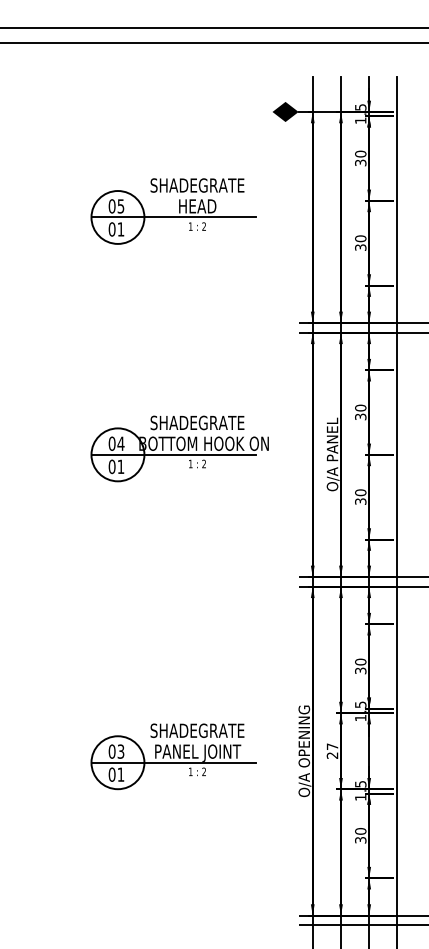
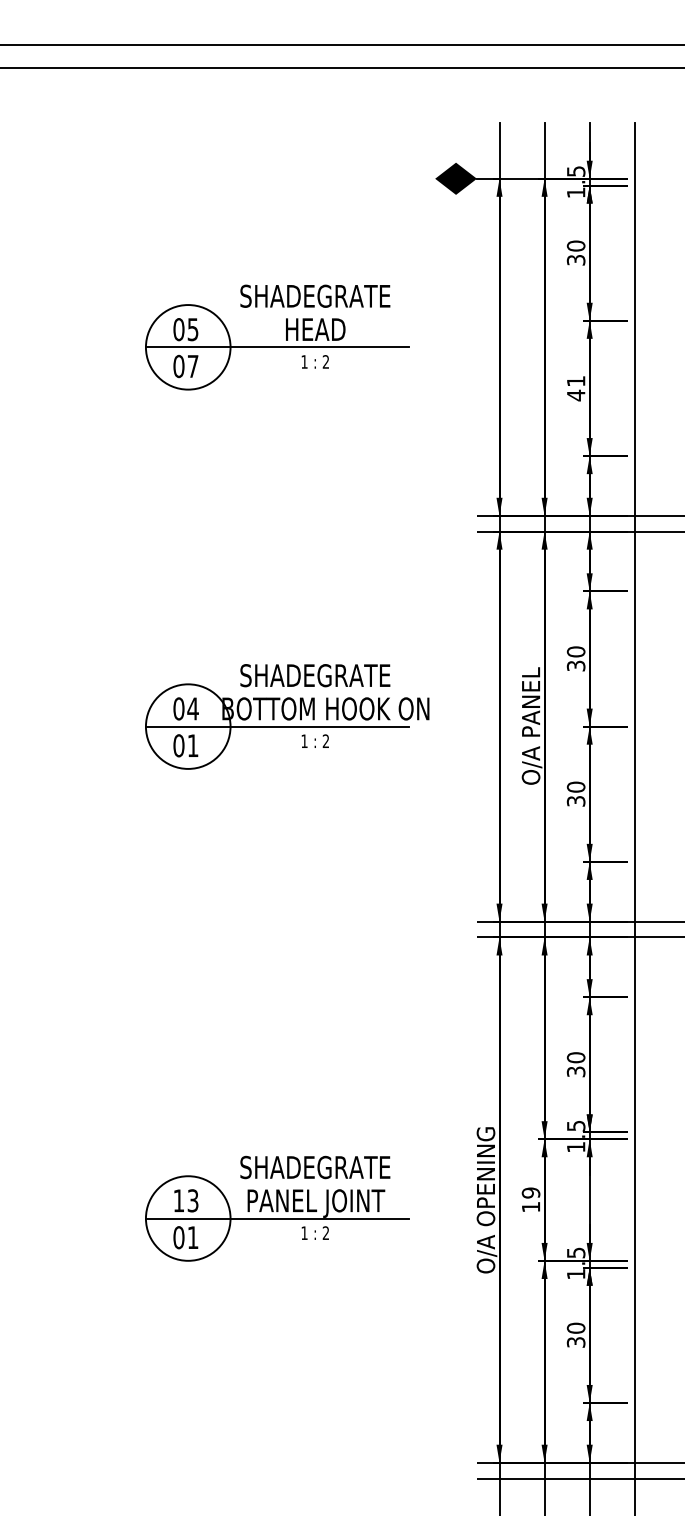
text: (120, 229) -> (192, 366), 01 -> 07
text: (360, 243) -> (575, 388), 30 -> 41
text: (332, 750) -> (531, 1198), 27 -> 19
text: (111, 751) -> (177, 1200), 03 -> 13

